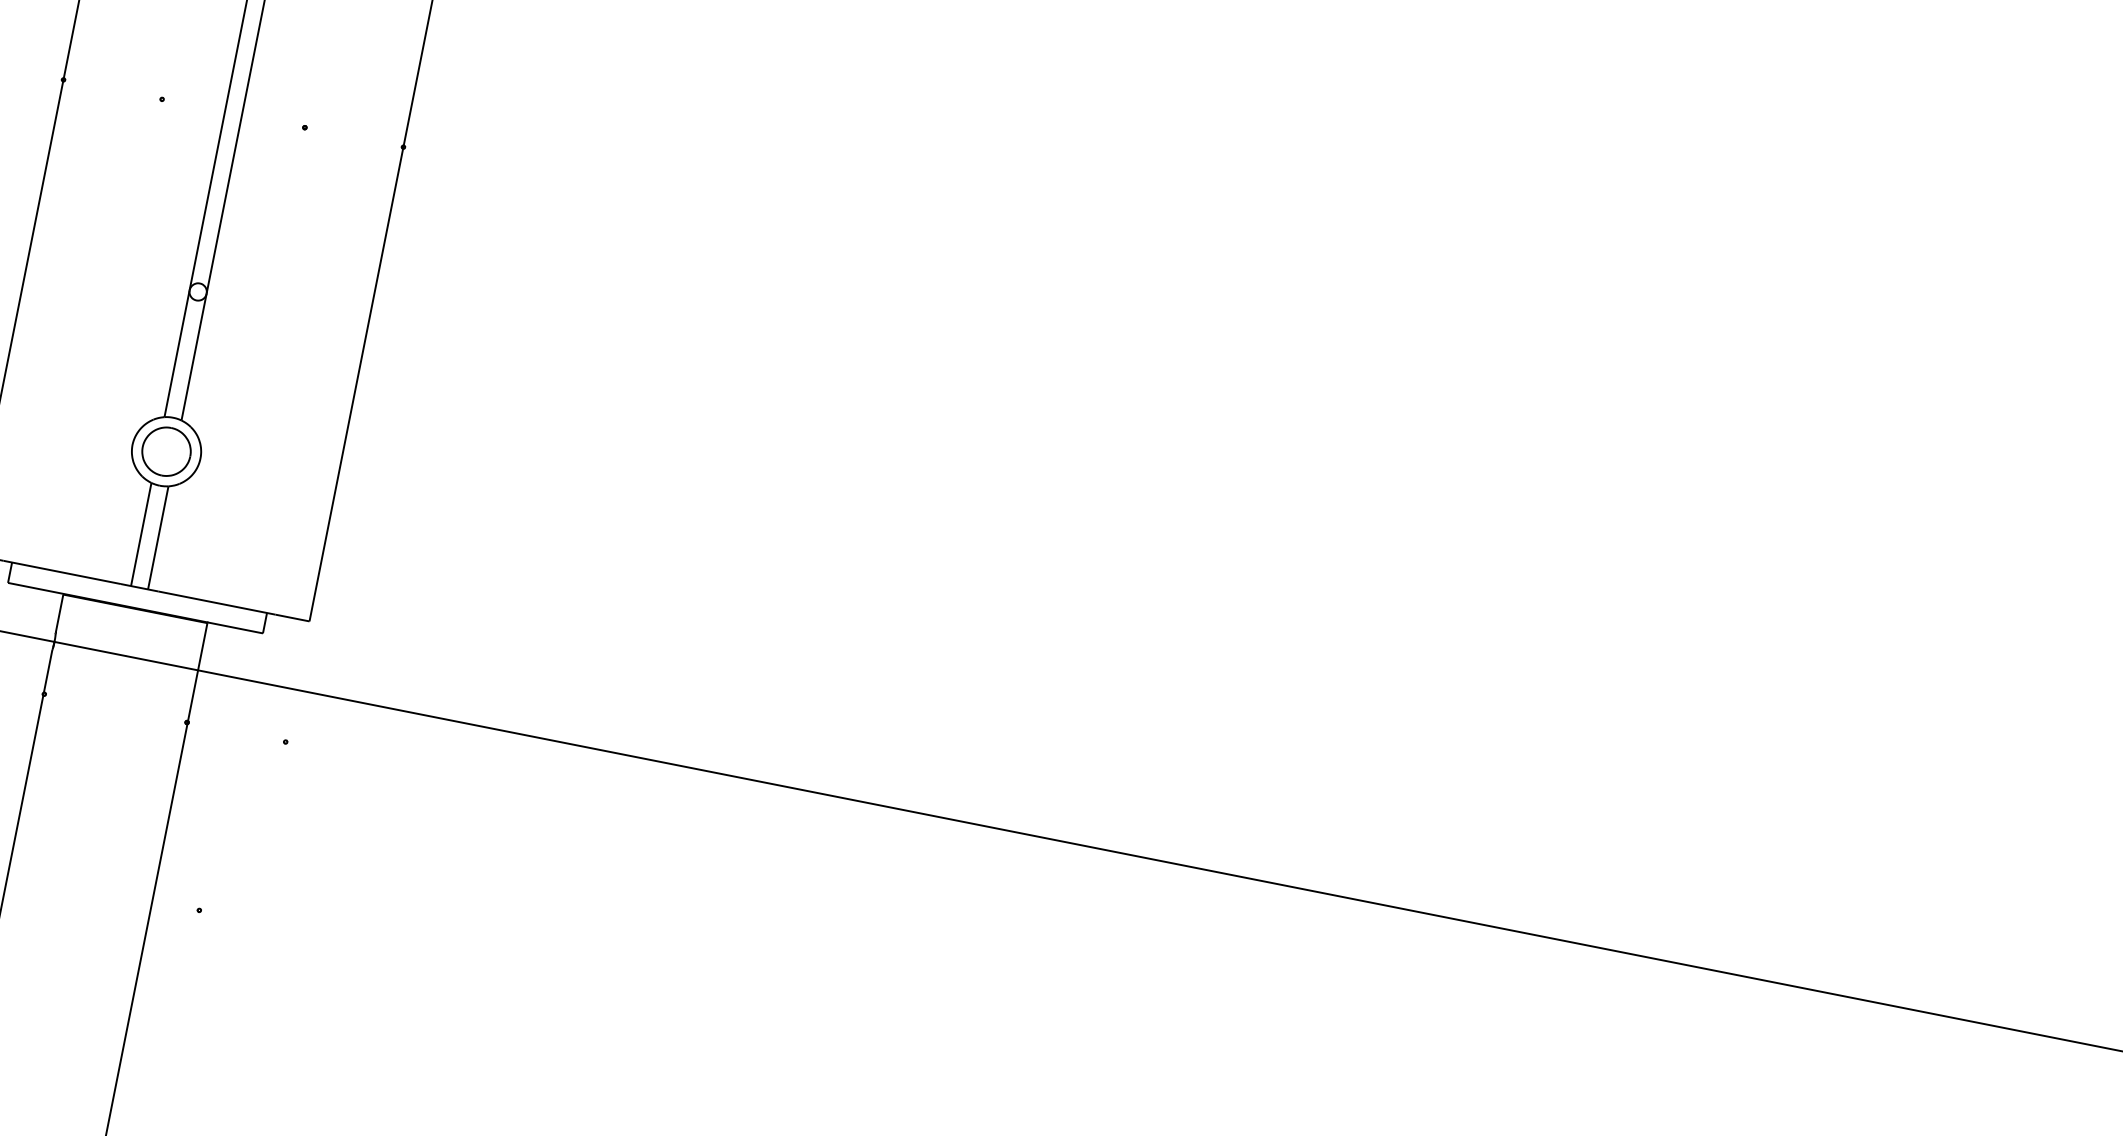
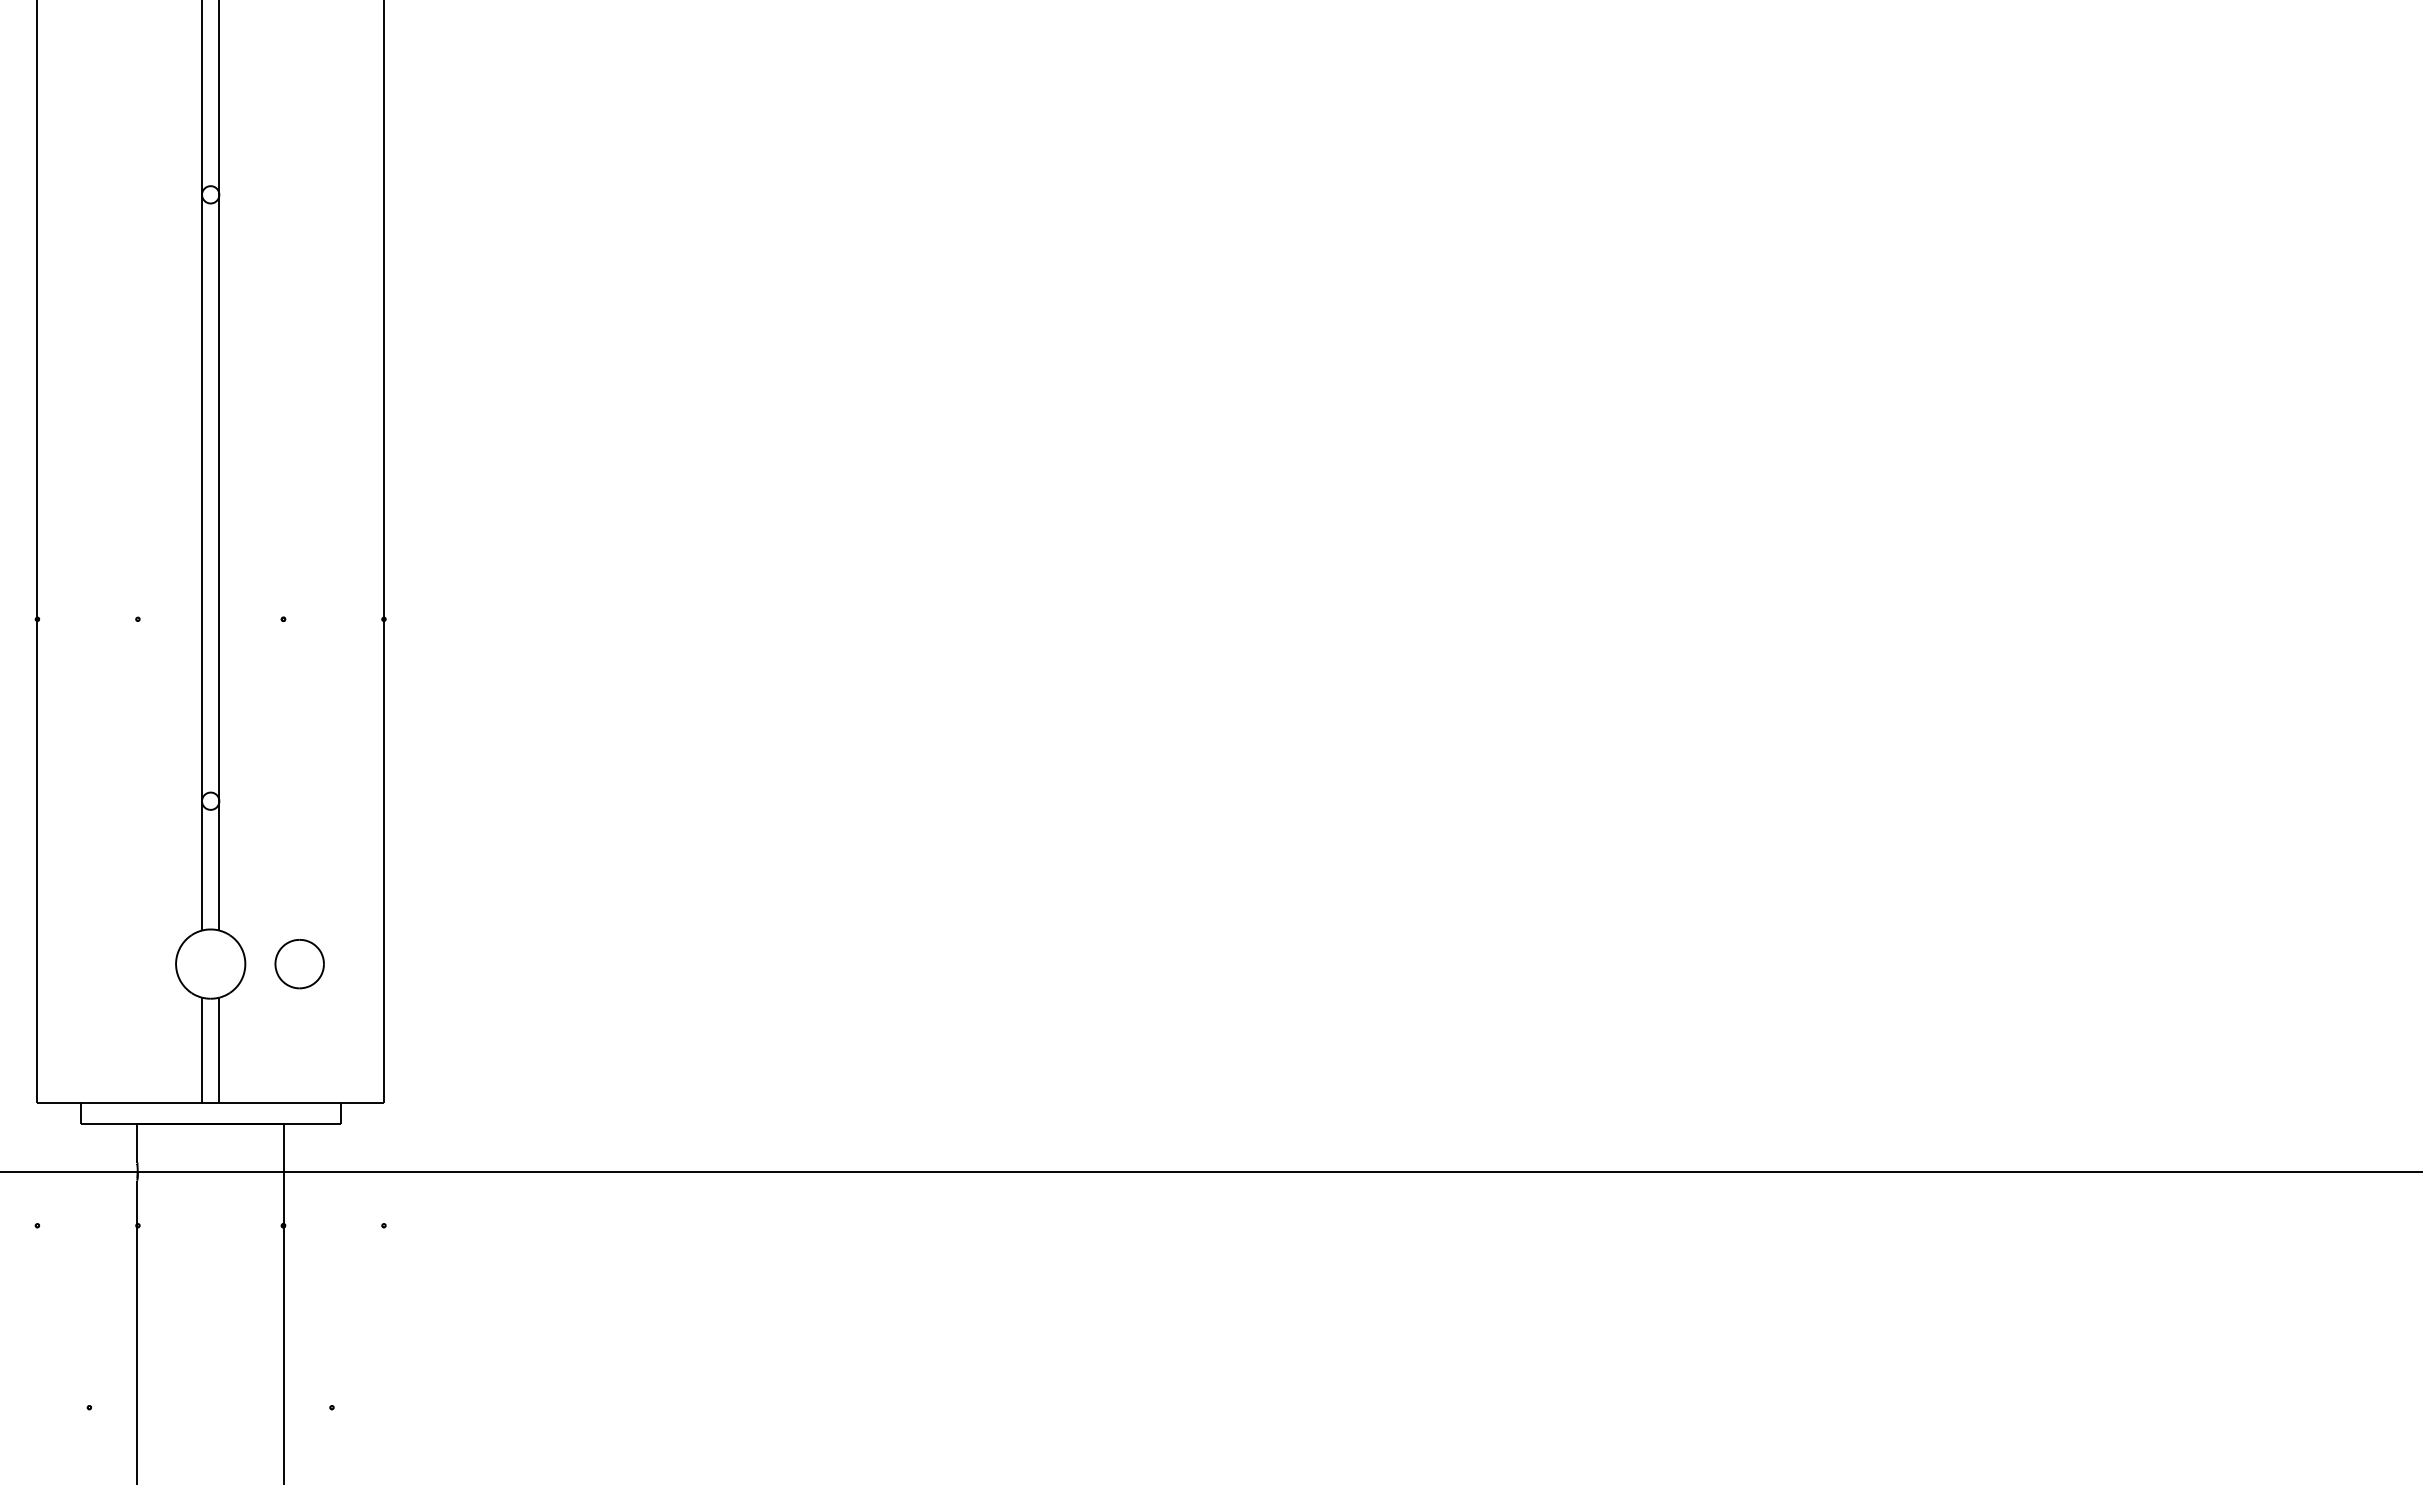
part: (166, 452) -> (299, 964), moved

